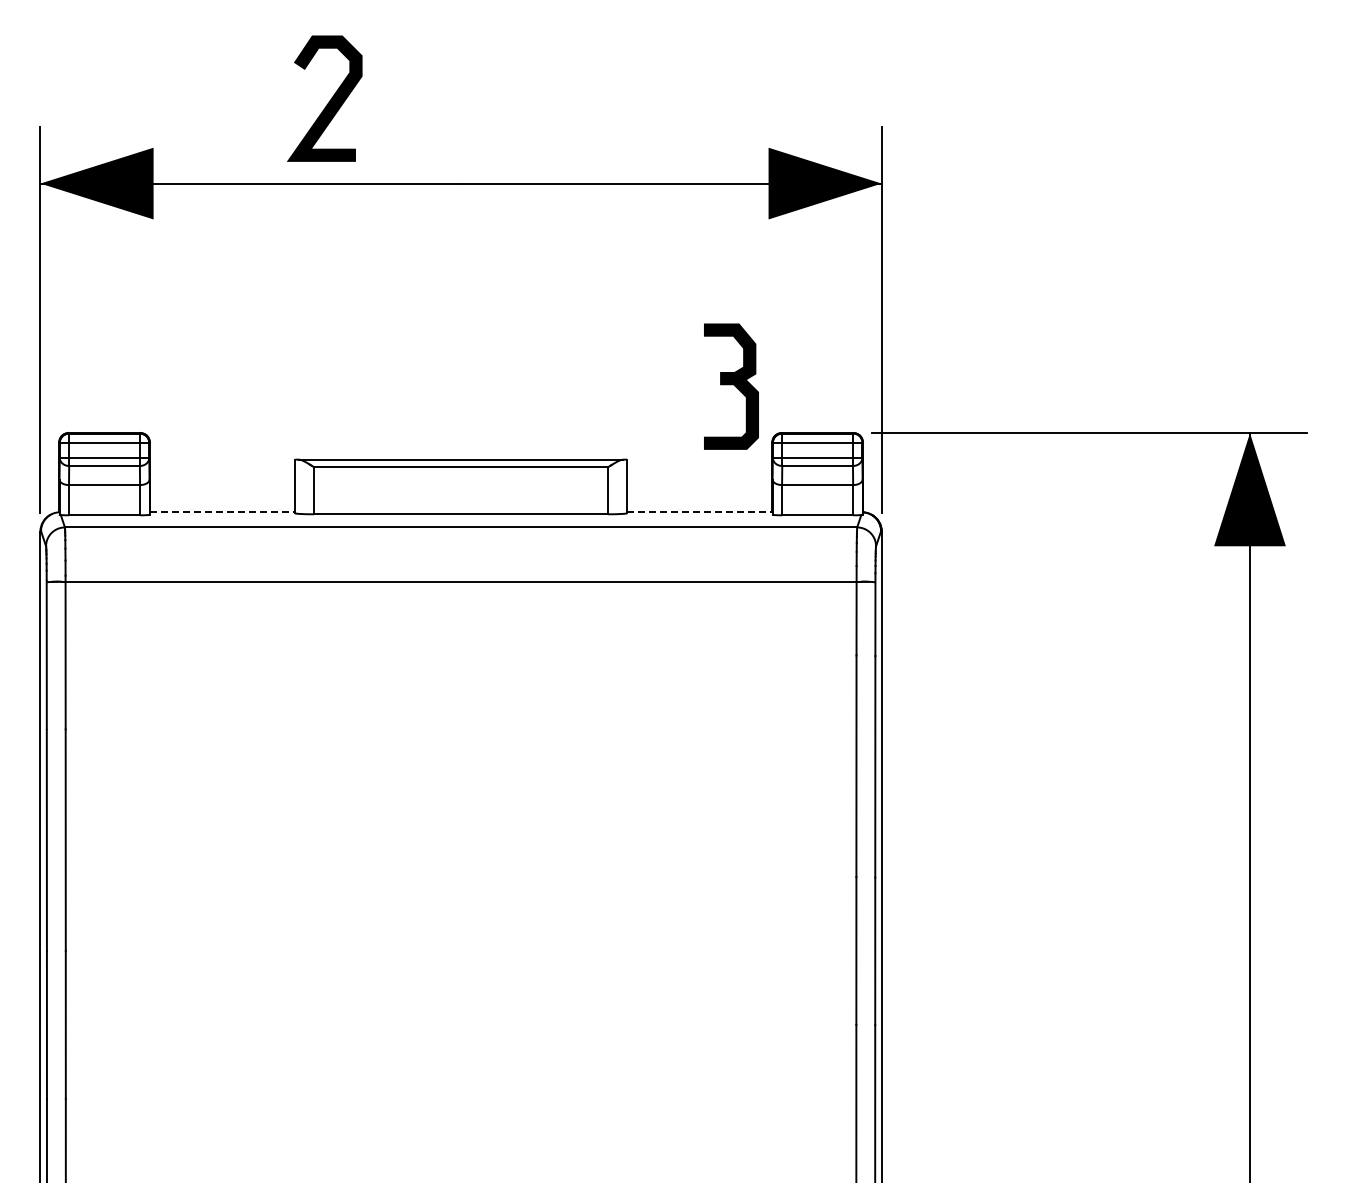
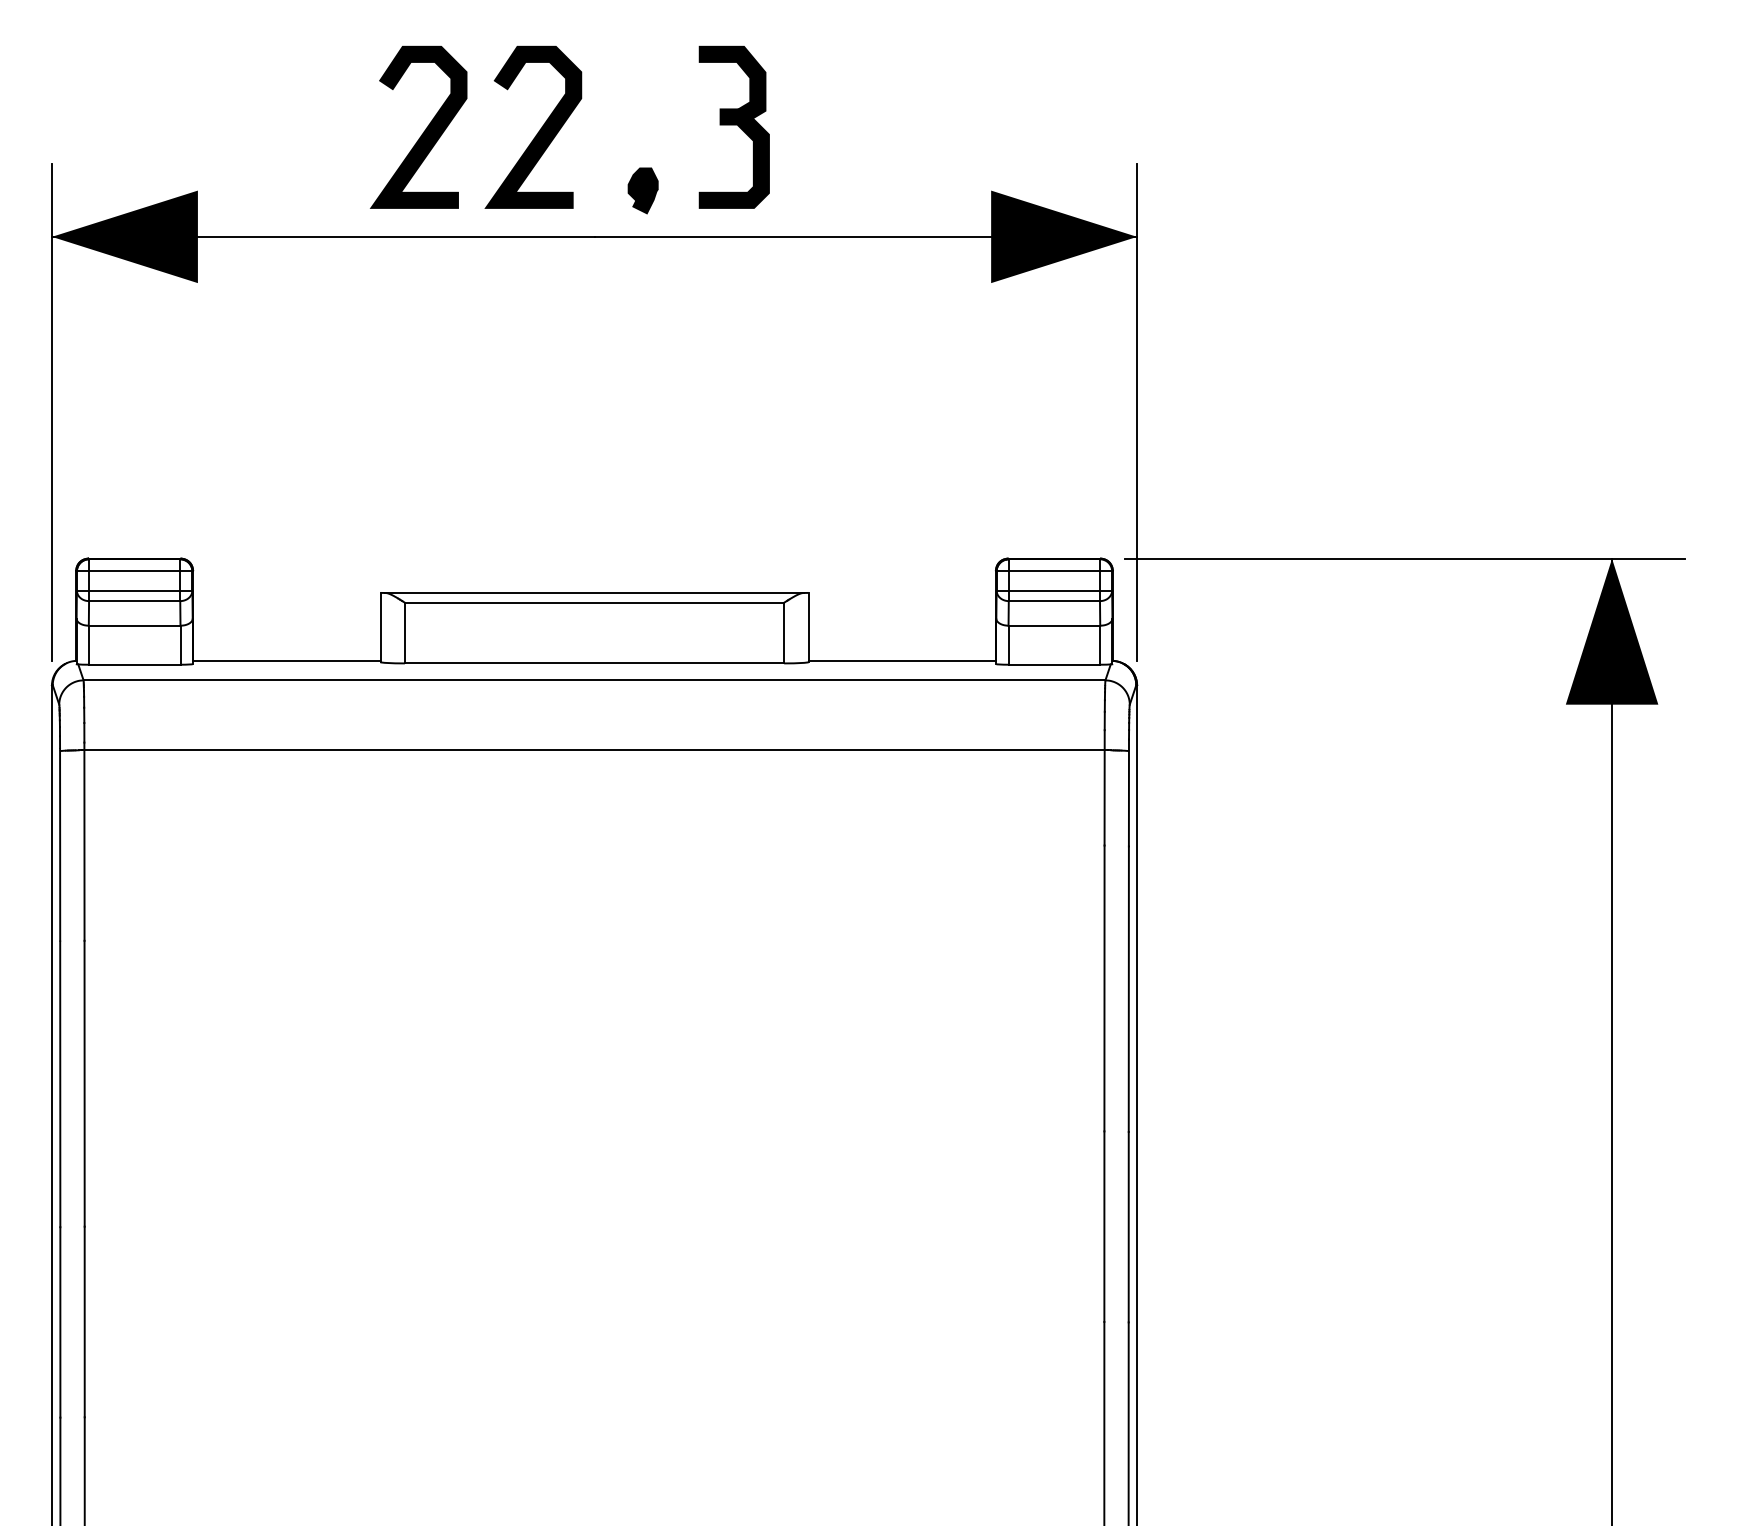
curve: (417, 101) -> (538, 130), added
part: (498, 147) -> (642, 190), added
part: (731, 386) -> (734, 127), moved
line: (222, 512) -> (286, 661), dashed -> solid
line: (699, 512) -> (902, 661), dashed -> solid

